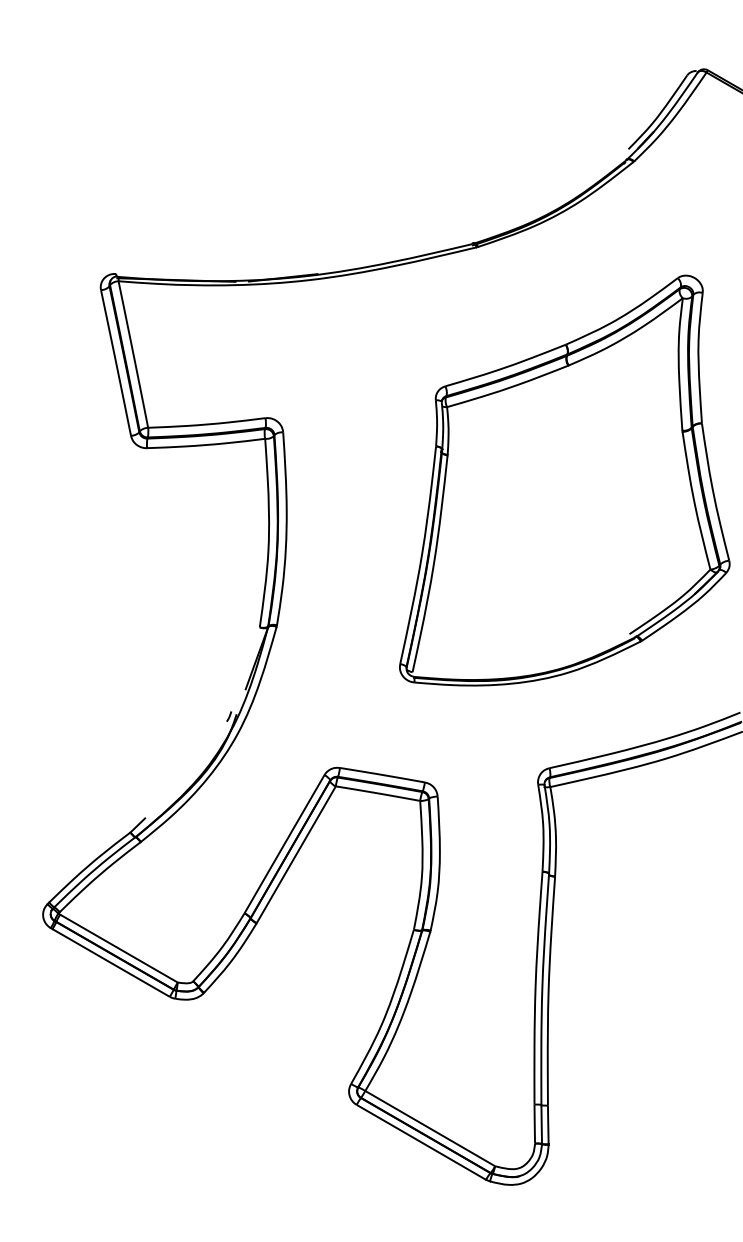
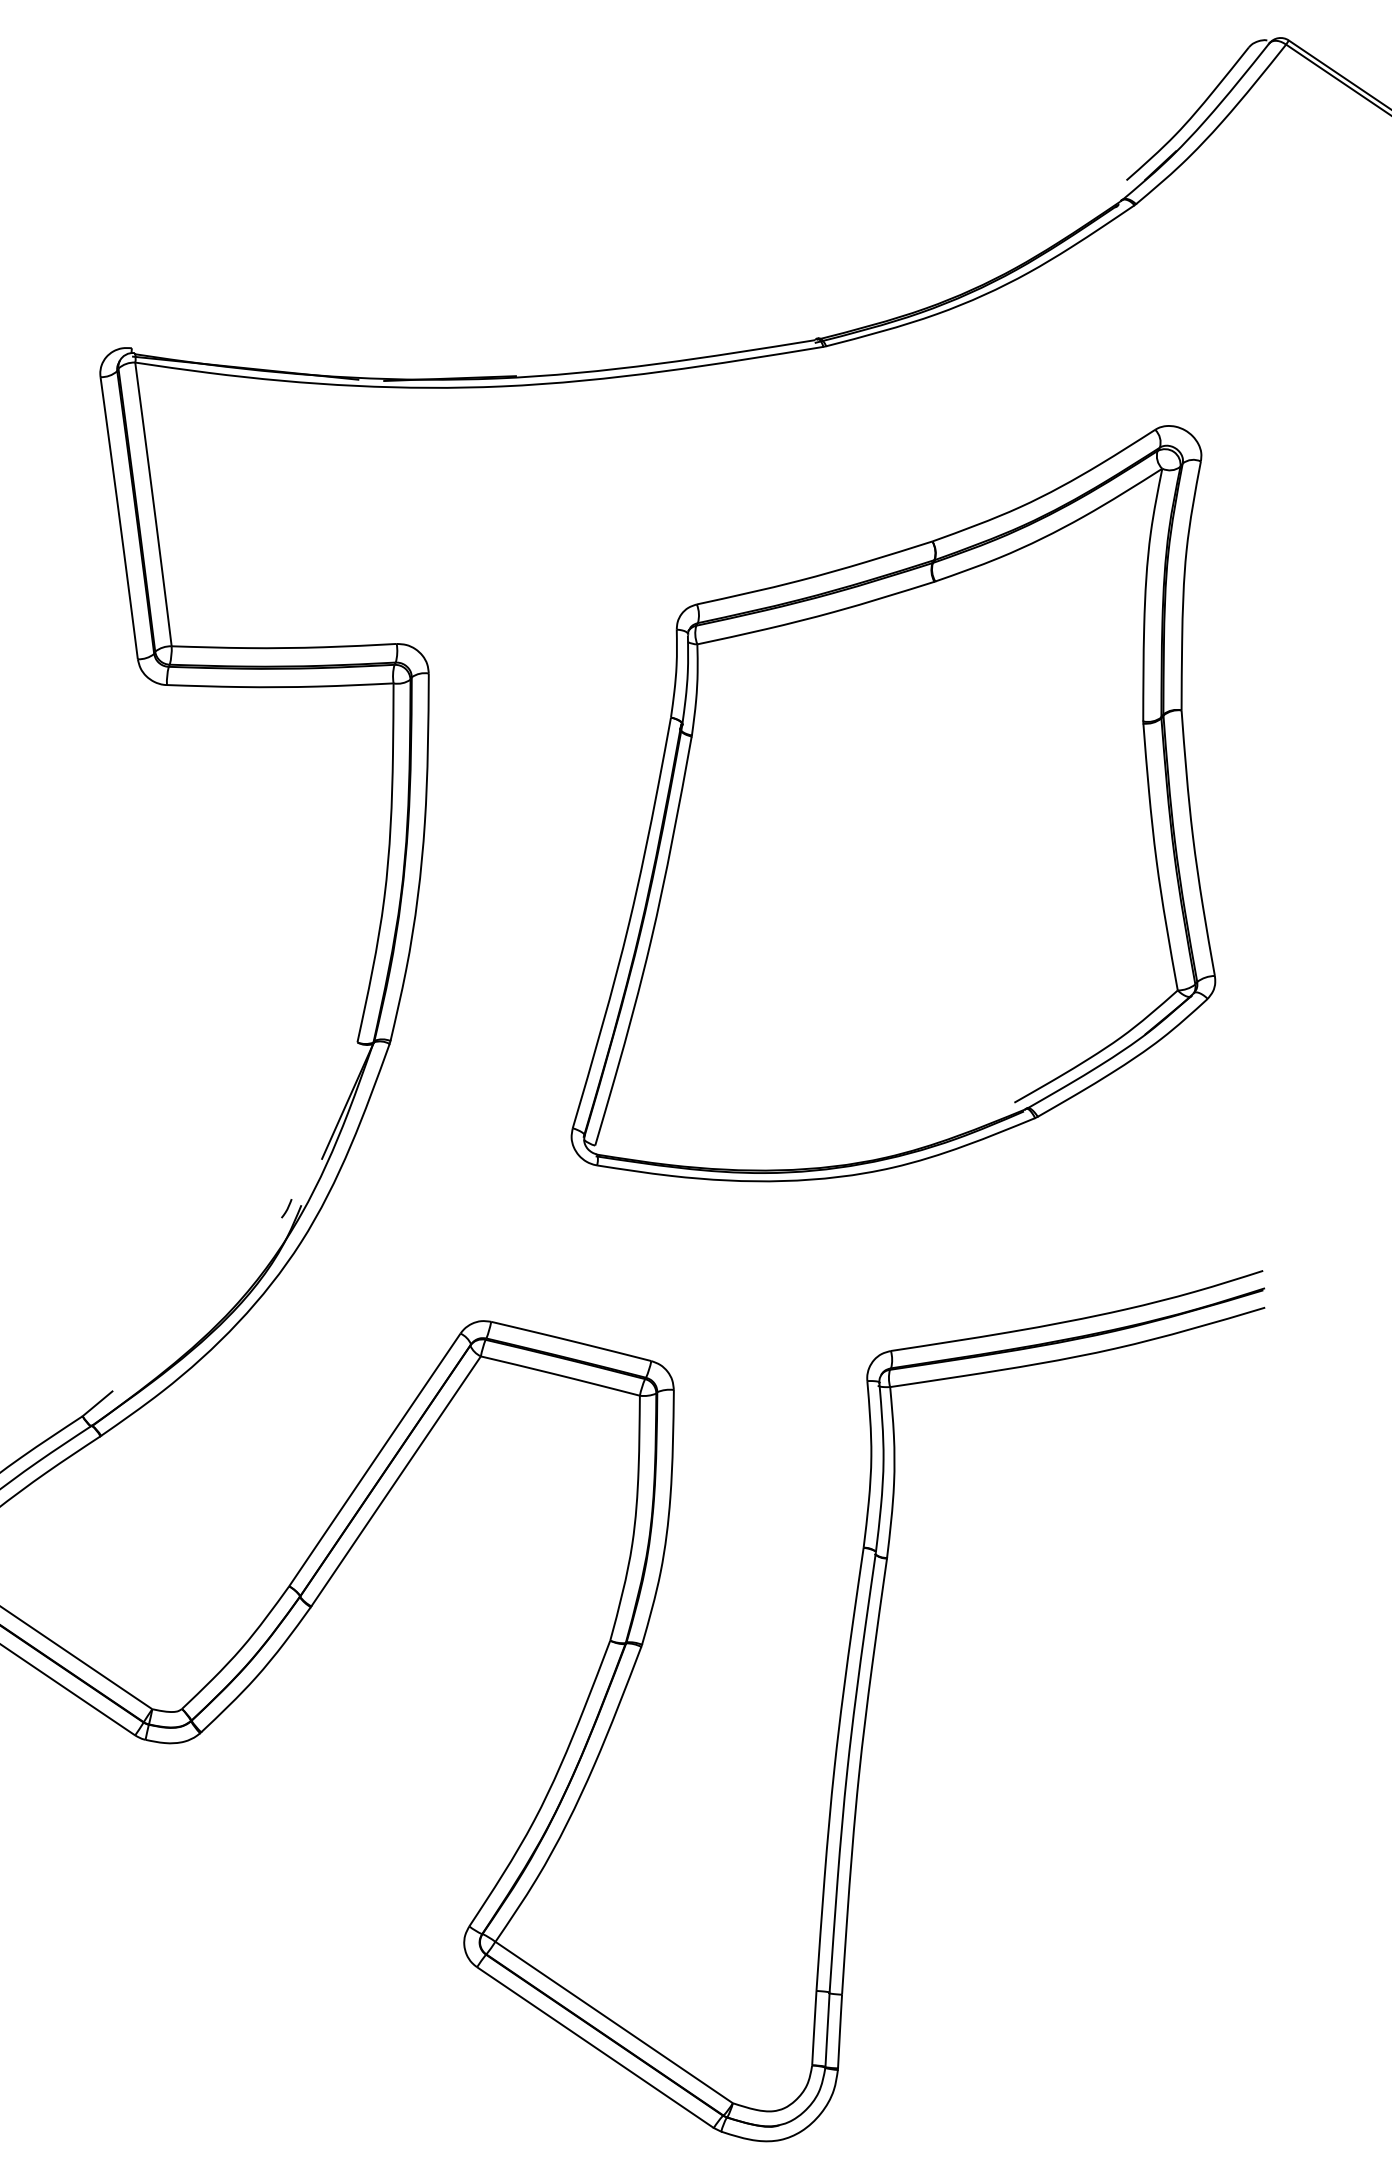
part: (564, 480) -> (911, 800), moved

